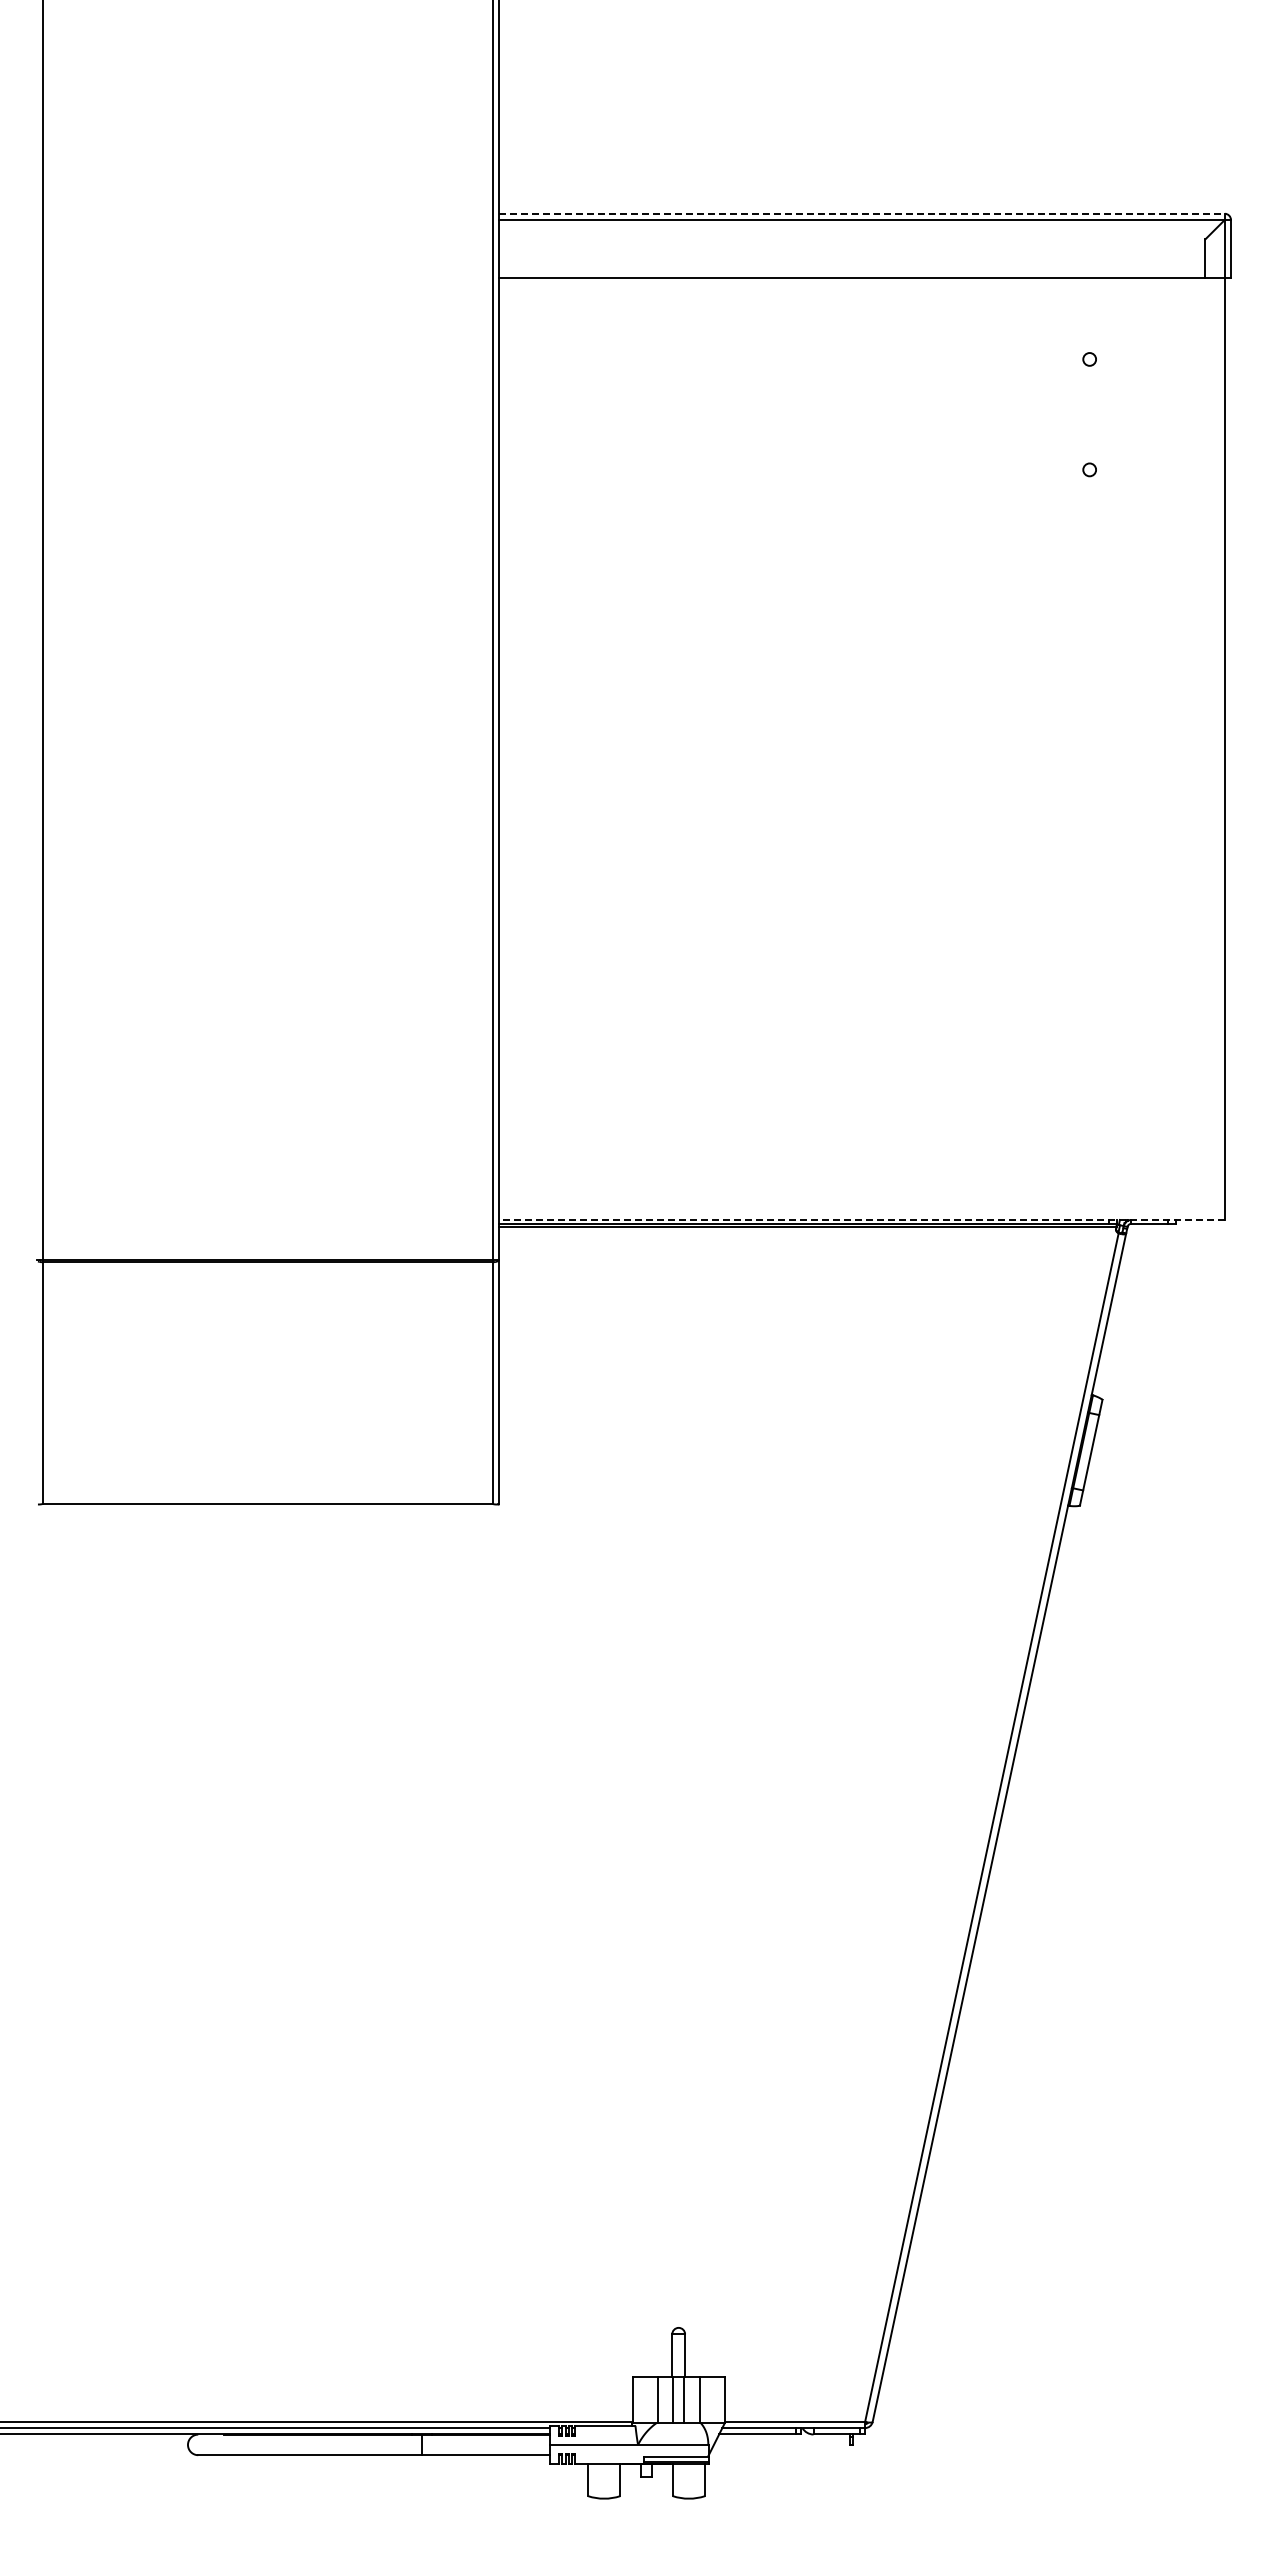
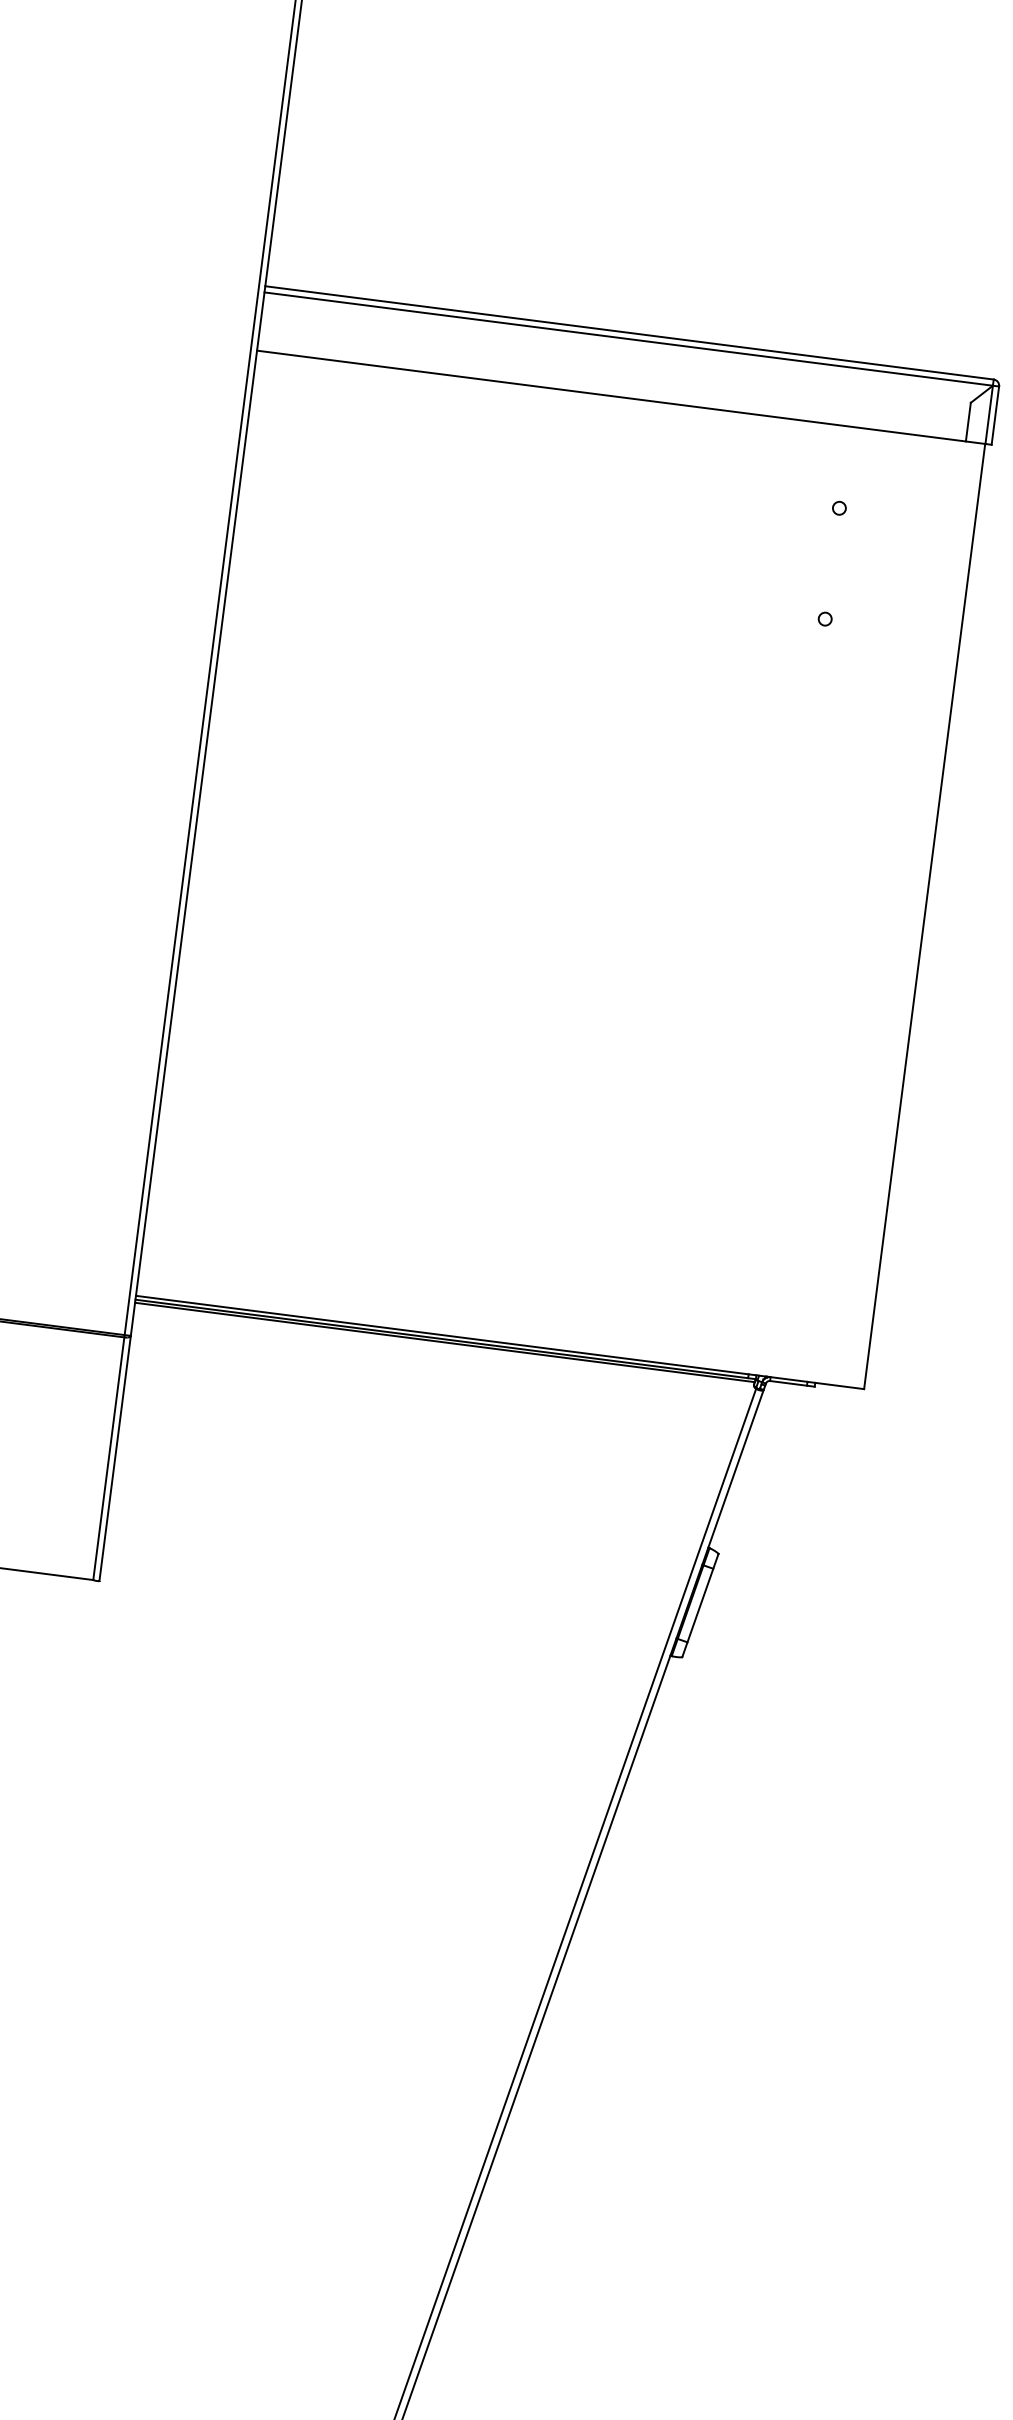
line: (861, 213) -> (629, 332), dashed -> solid
line: (861, 1219) -> (499, 1341), dashed -> solid

